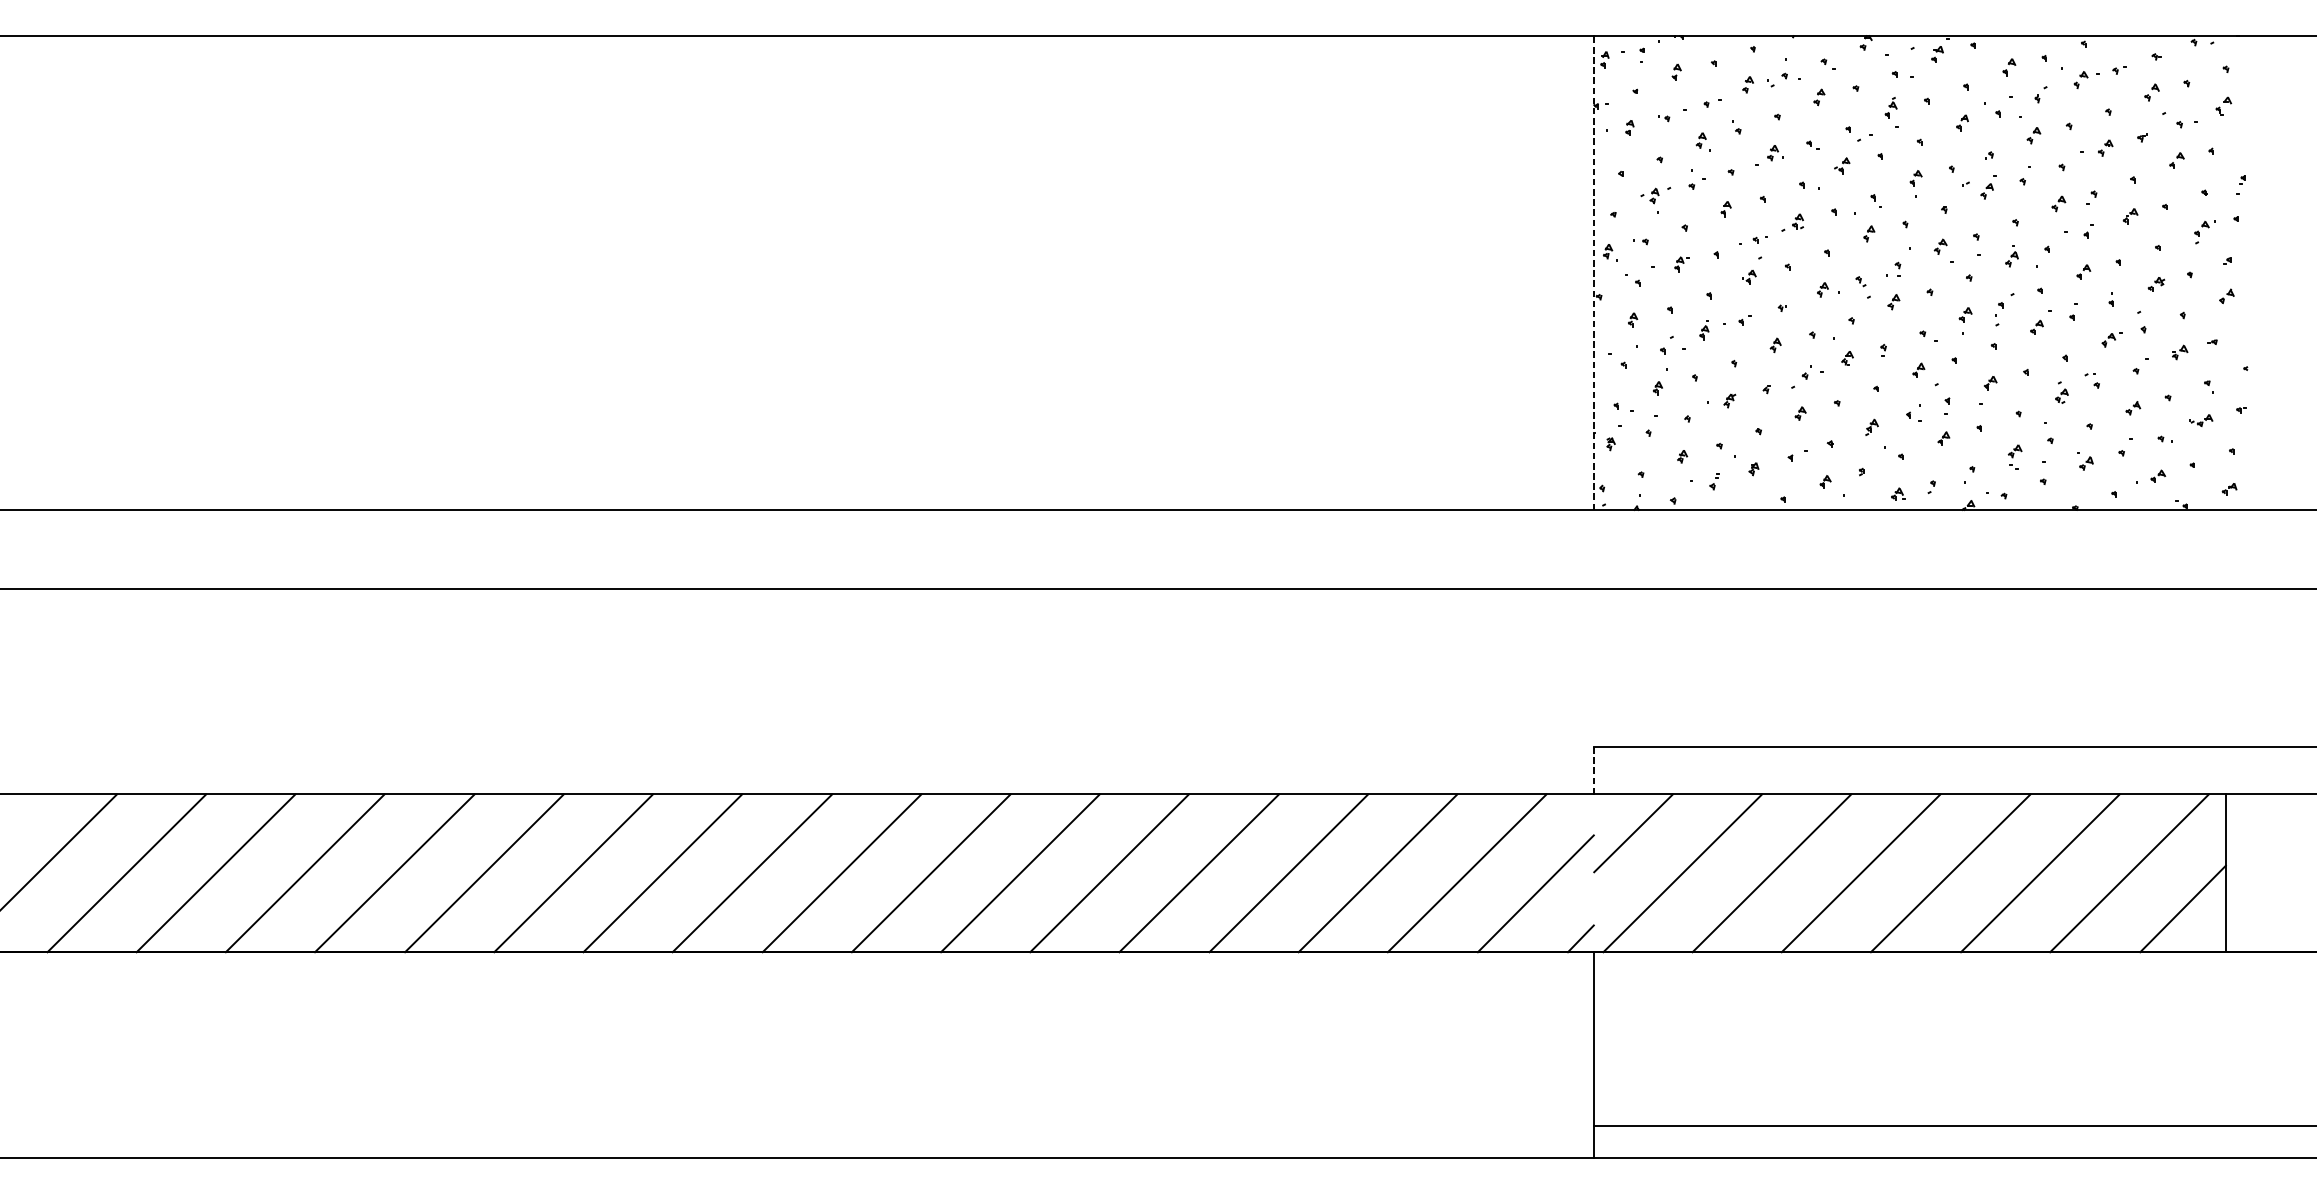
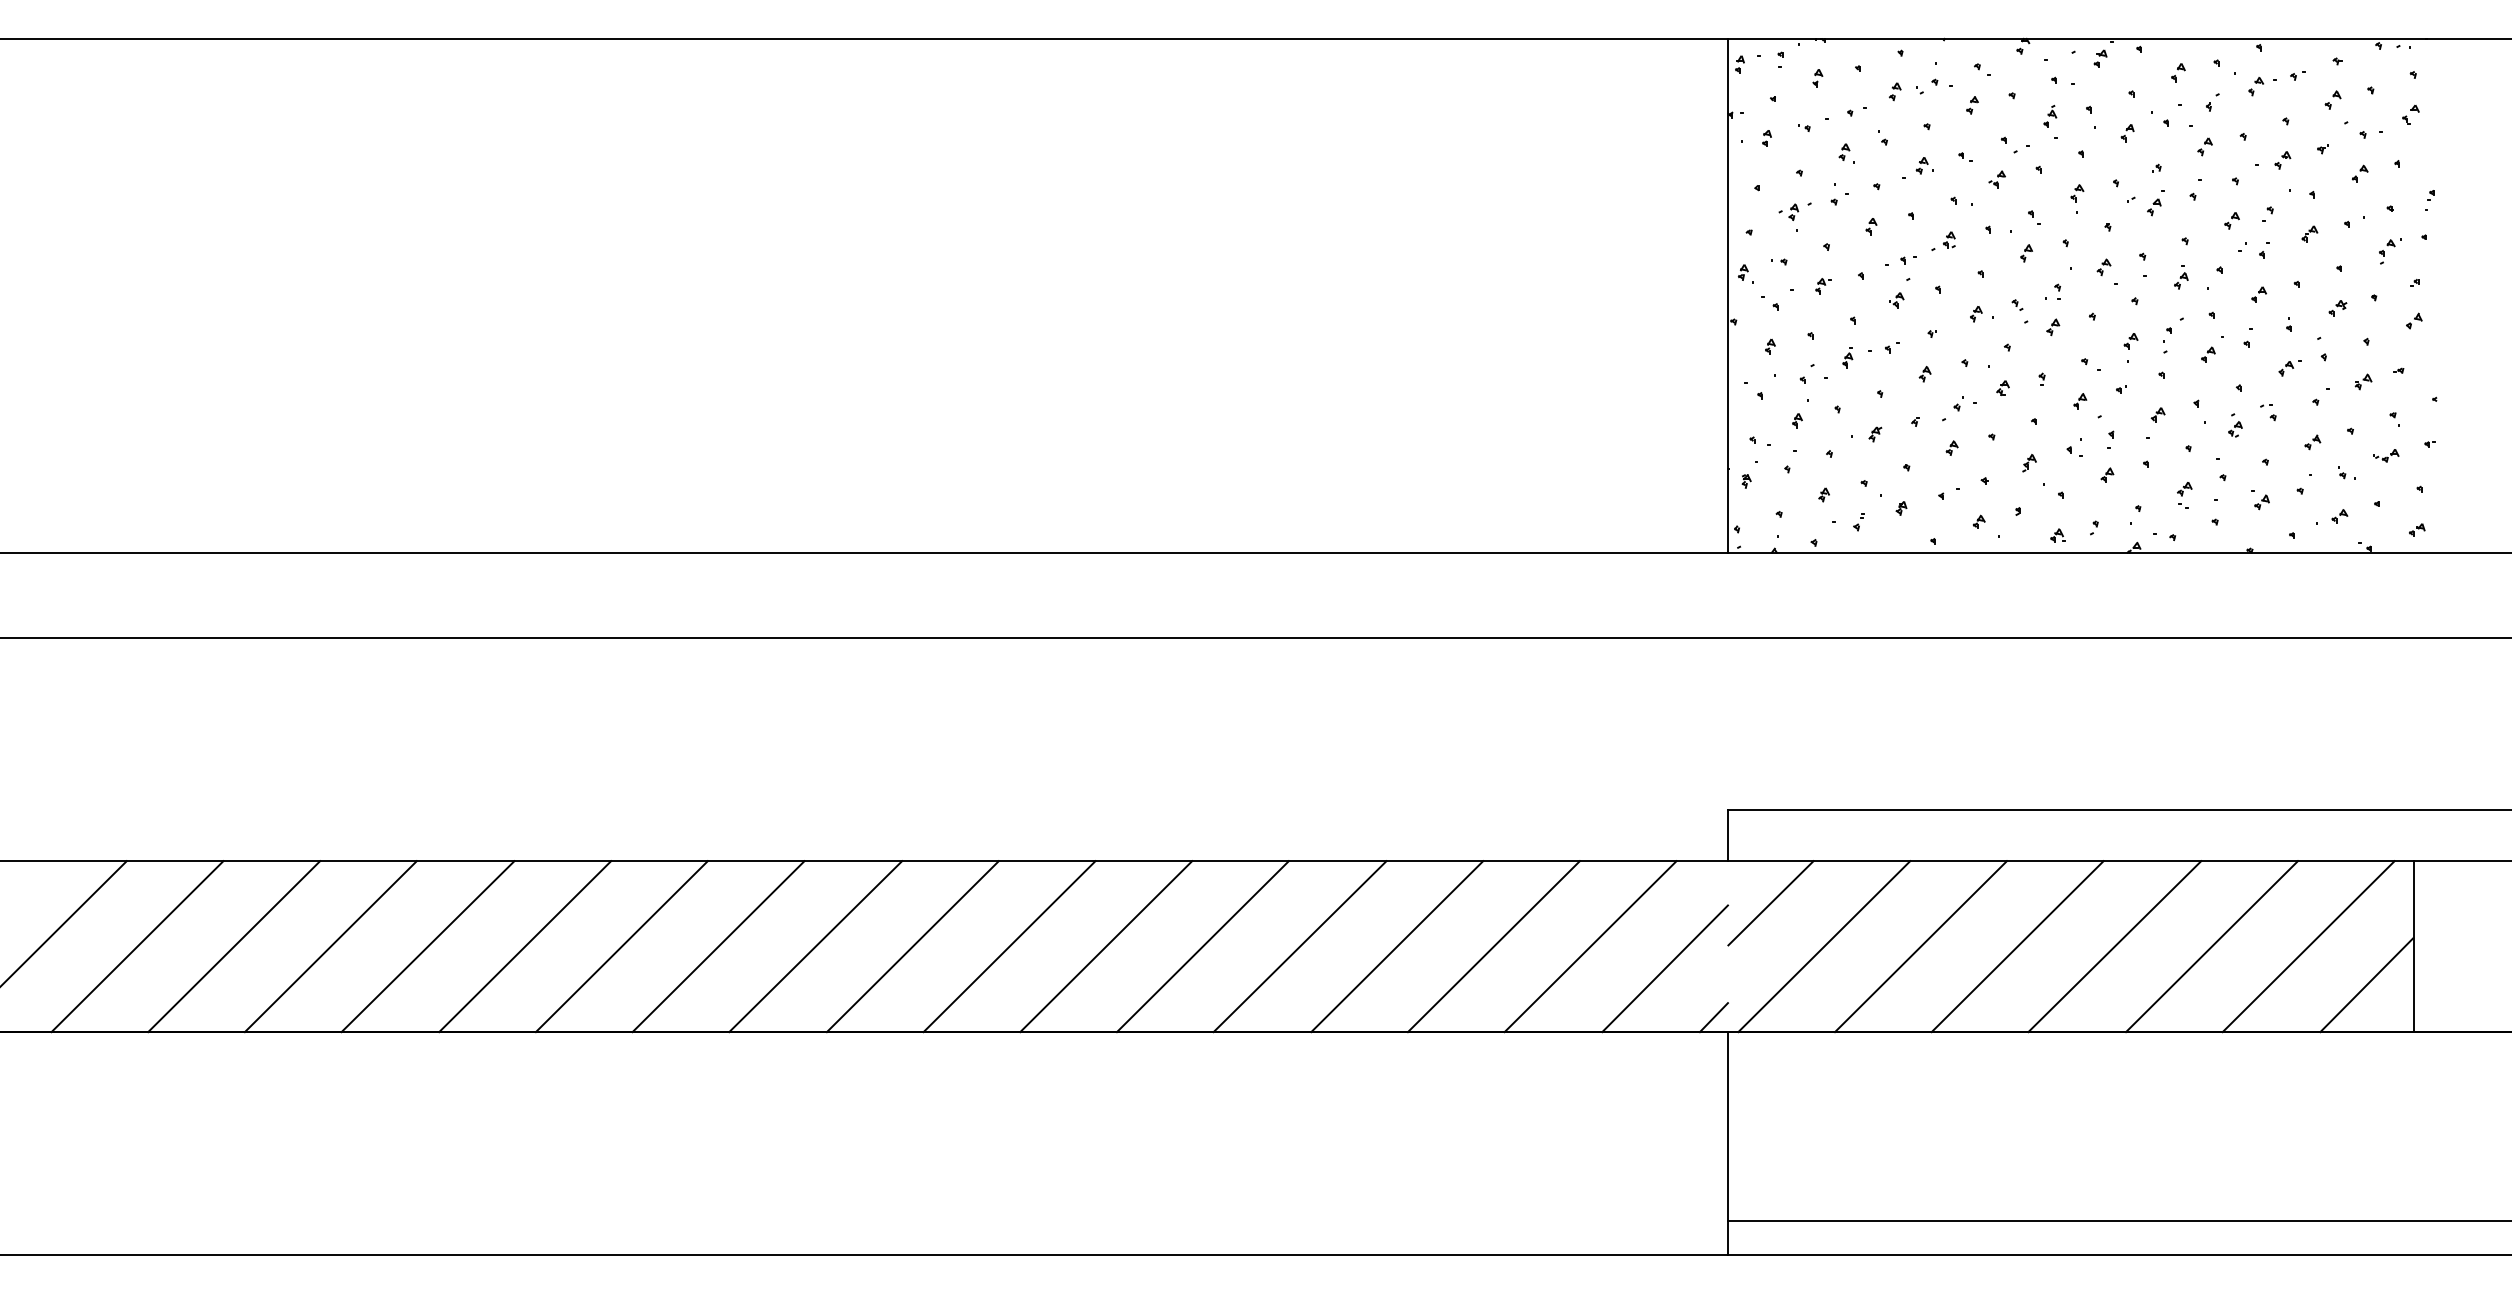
line: (1594, 272) -> (1728, 295), dashed -> solid
line: (1594, 770) -> (1728, 835), dashed -> solid

